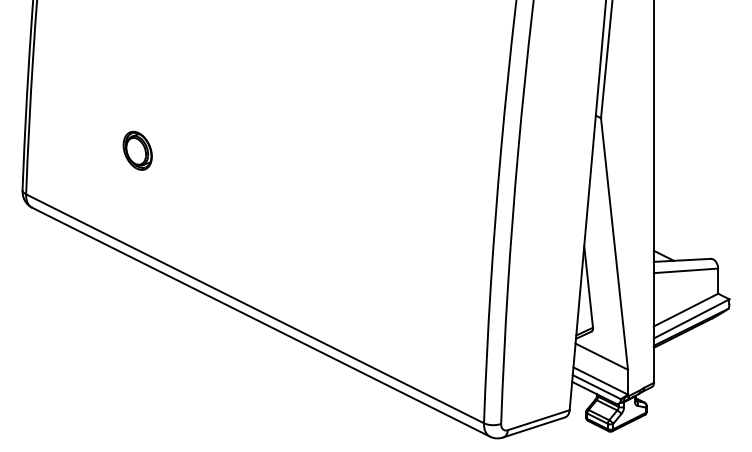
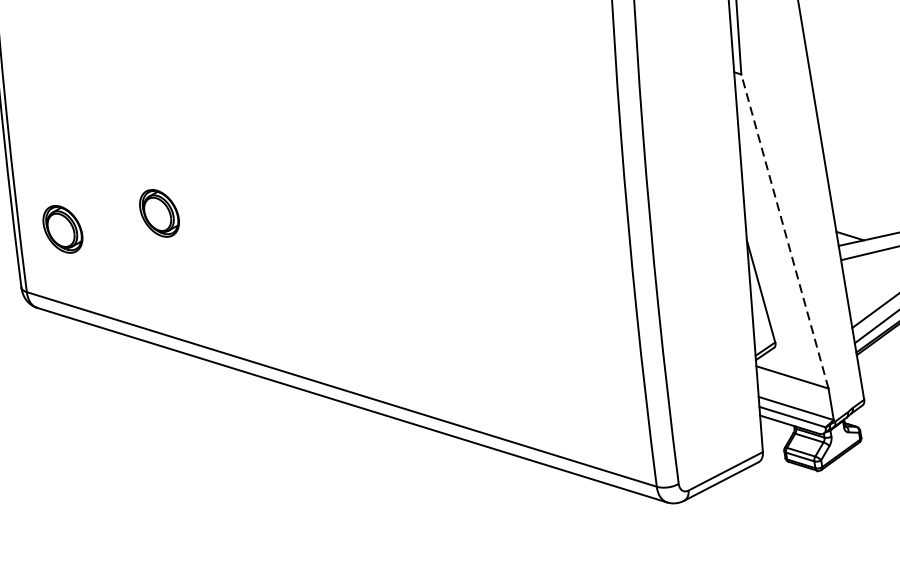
part: (61, 150) -> (62, 229), added
line: (614, 244) -> (785, 232), solid -> dashed

